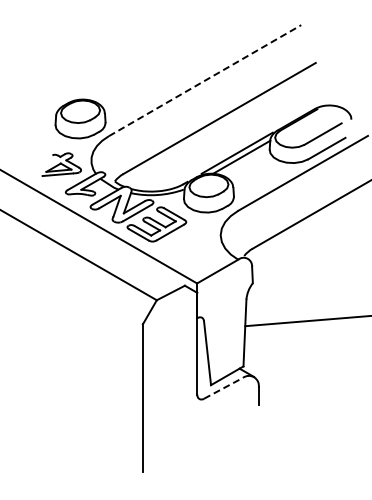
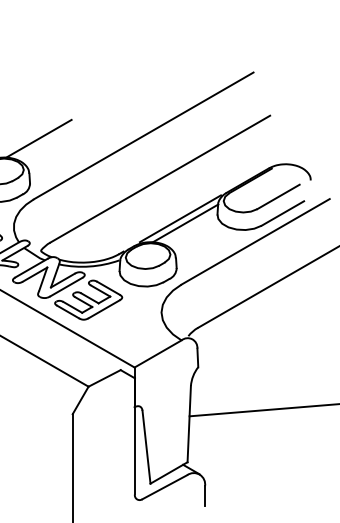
line: (205, 80) -> (144, 135), dashed -> solid
line: (112, 82) -> (37, 138), added
line: (224, 388) -> (165, 487), dashed -> solid

